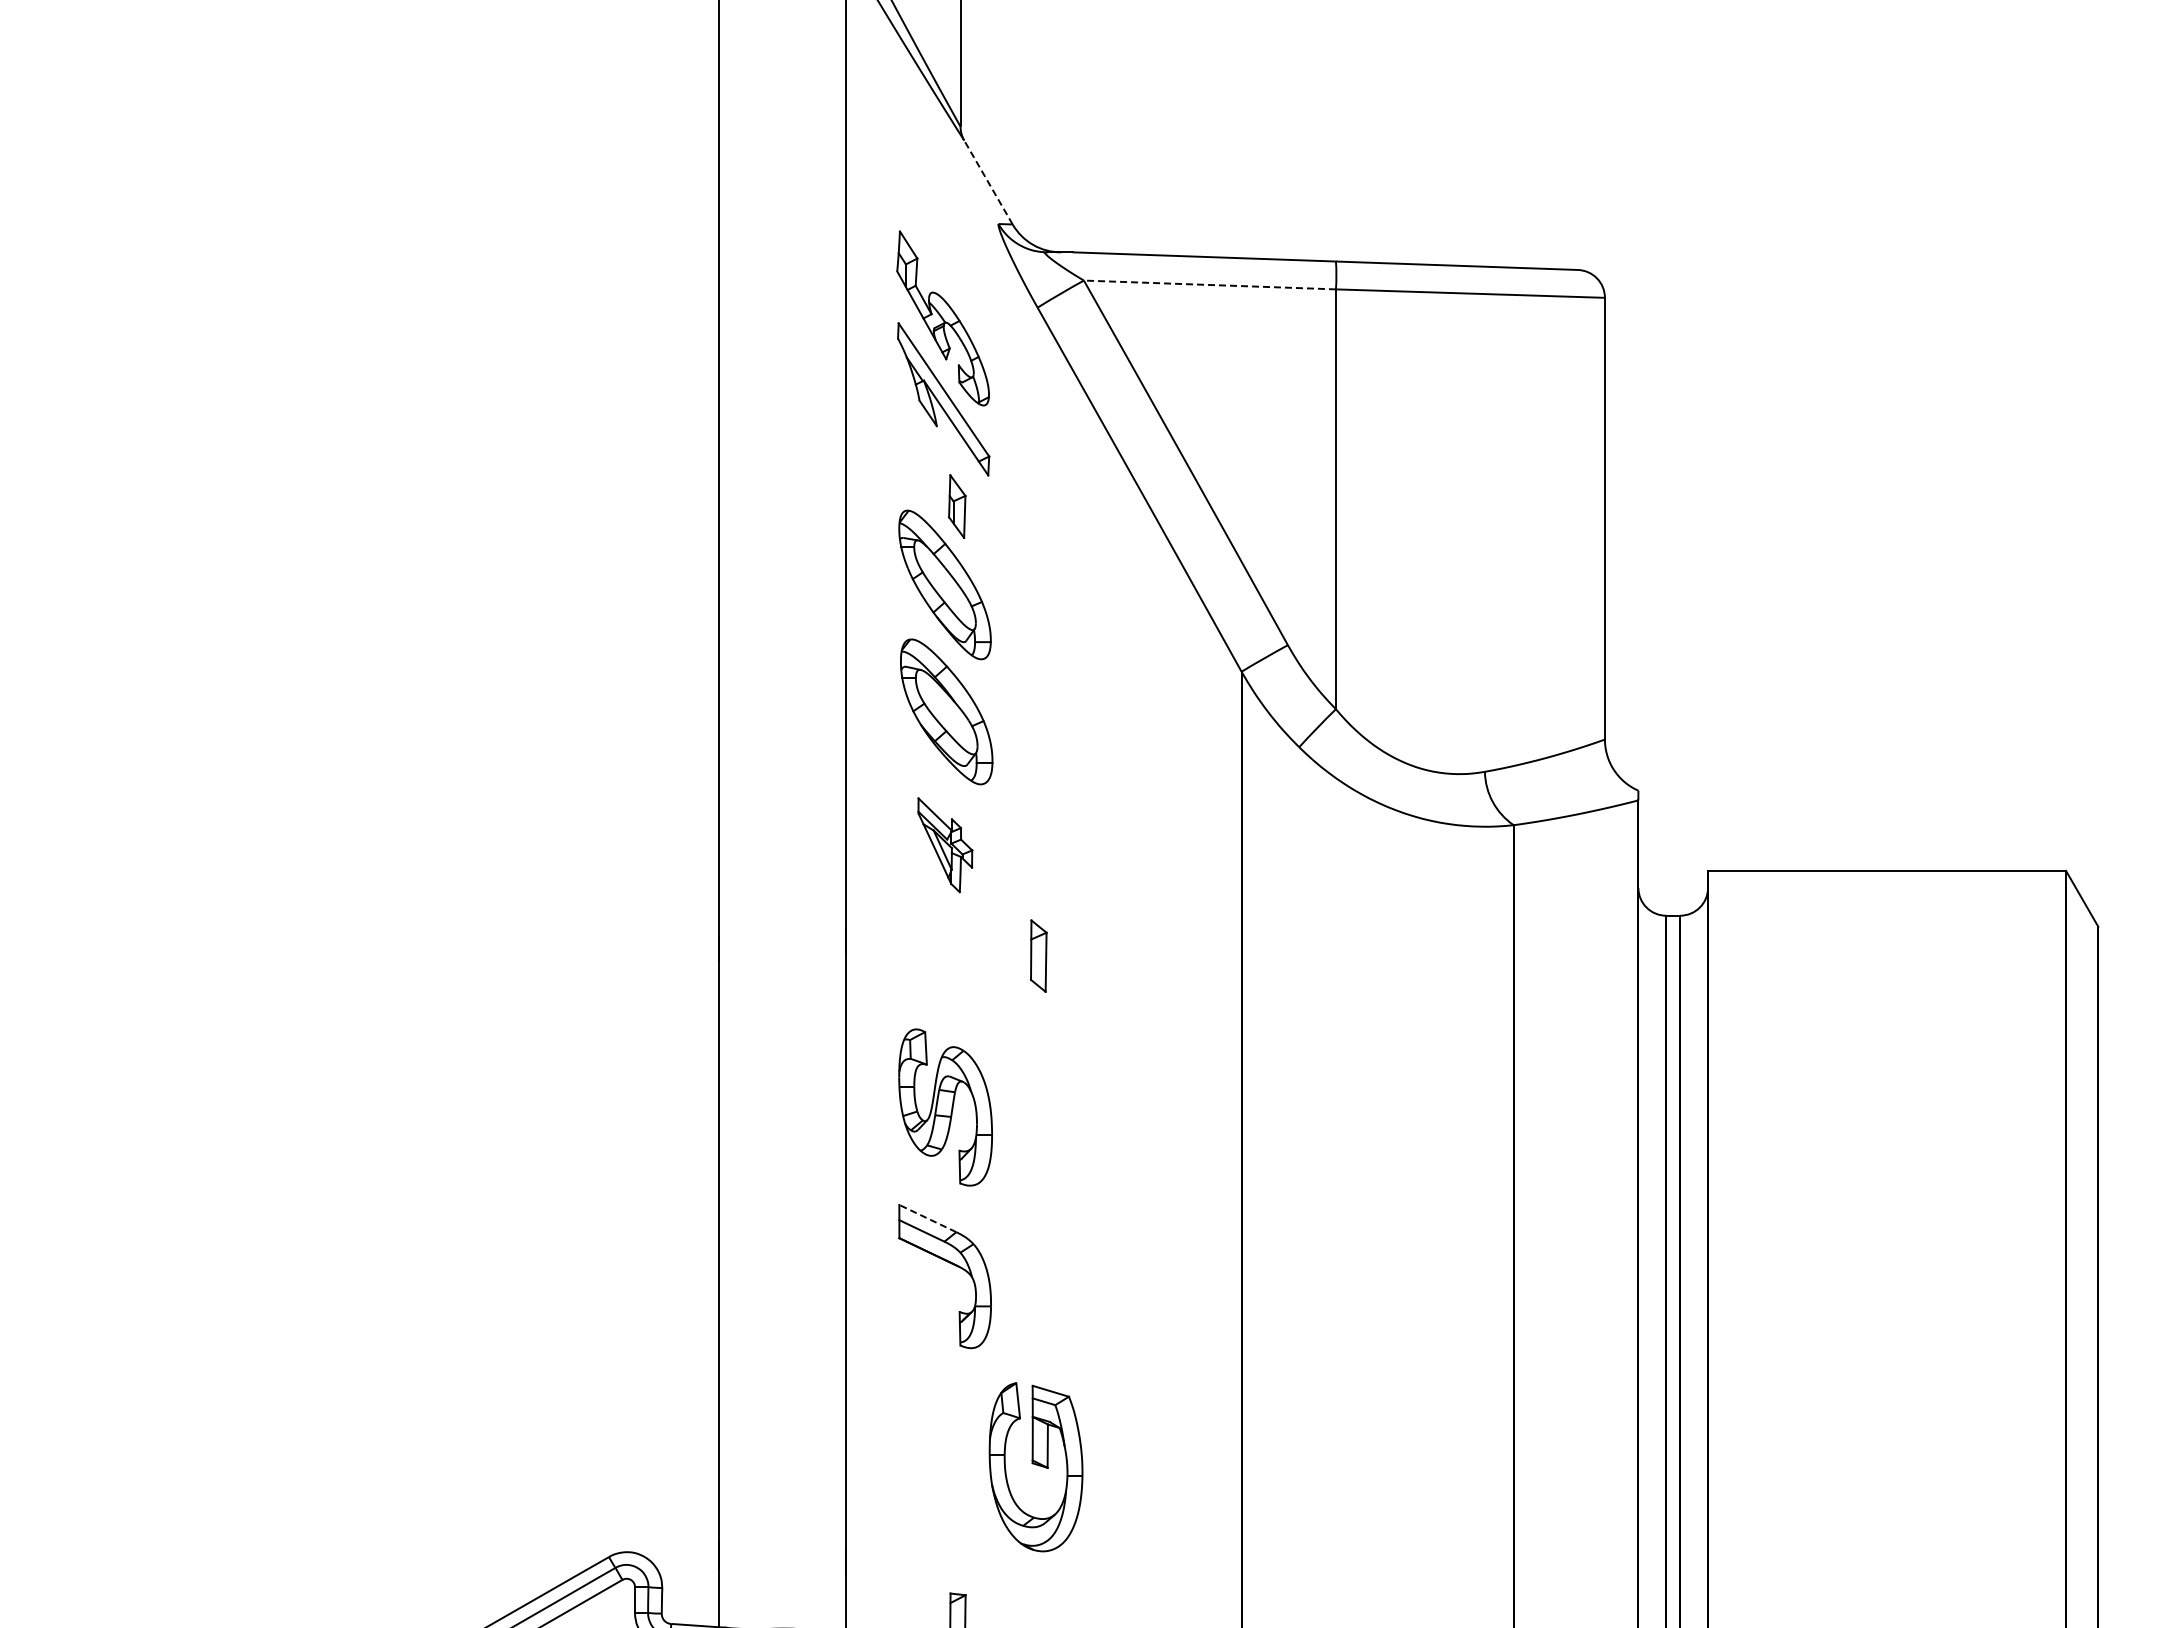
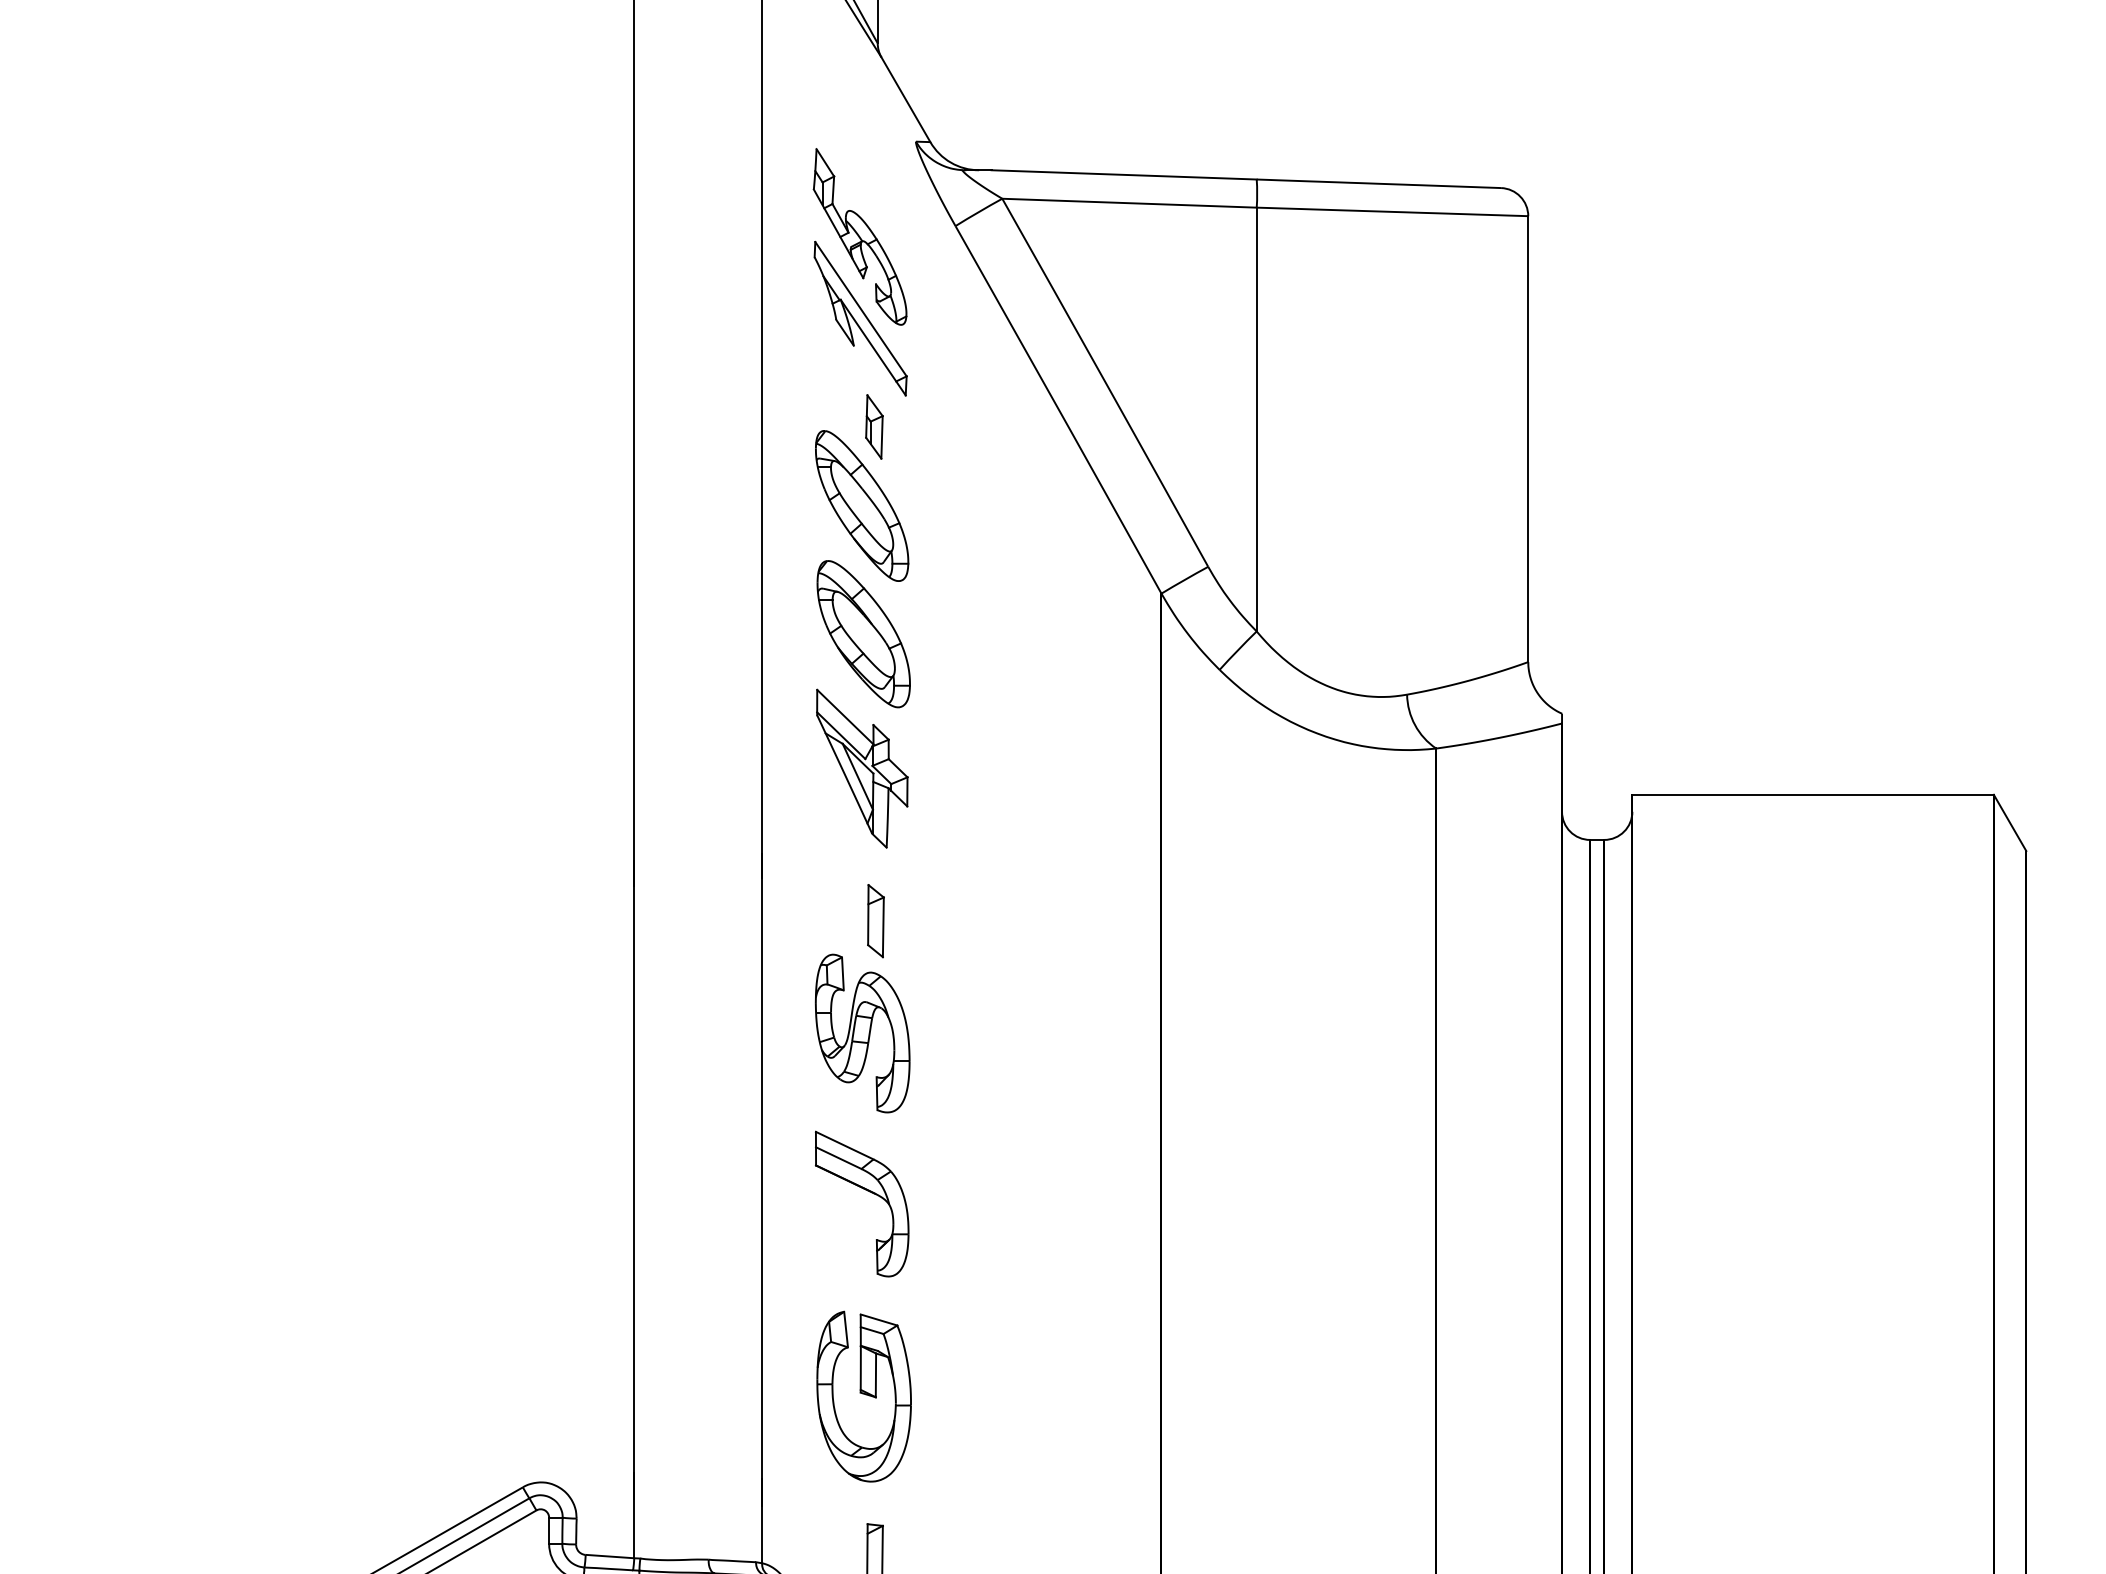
line: (988, 182) -> (905, 99), dashed -> solid
line: (1209, 284) -> (1129, 202), dashed -> solid
part: (945, 845) -> (862, 769), size x1.67
part: (1038, 955) -> (875, 920), moved
line: (927, 1218) -> (844, 1145), dashed -> solid
part: (1035, 1467) -> (863, 1396), moved

